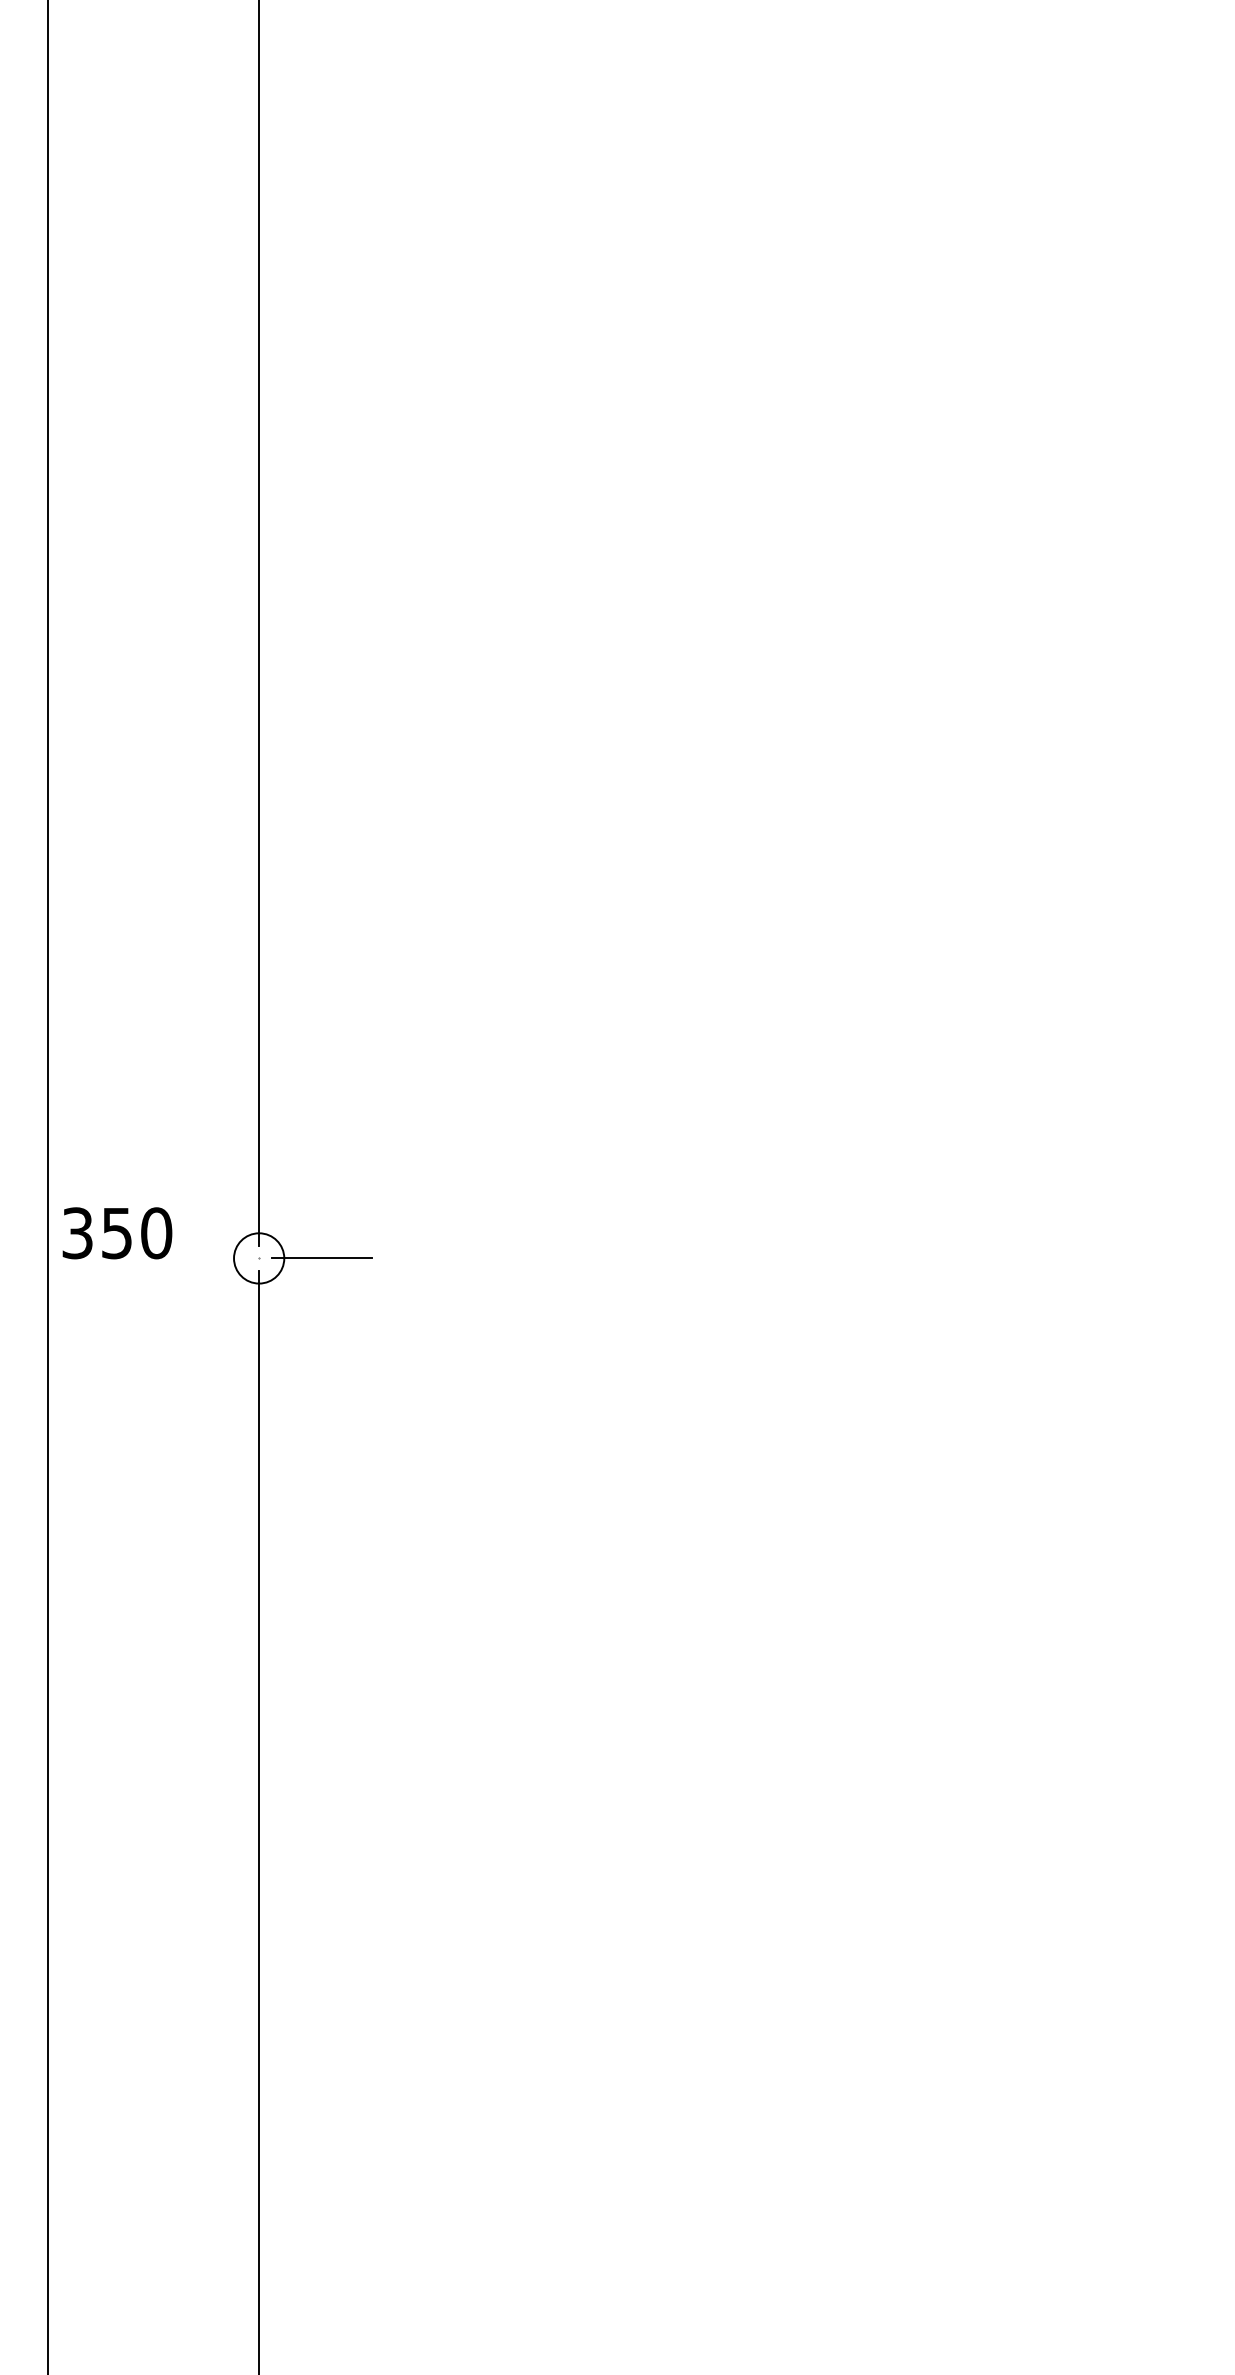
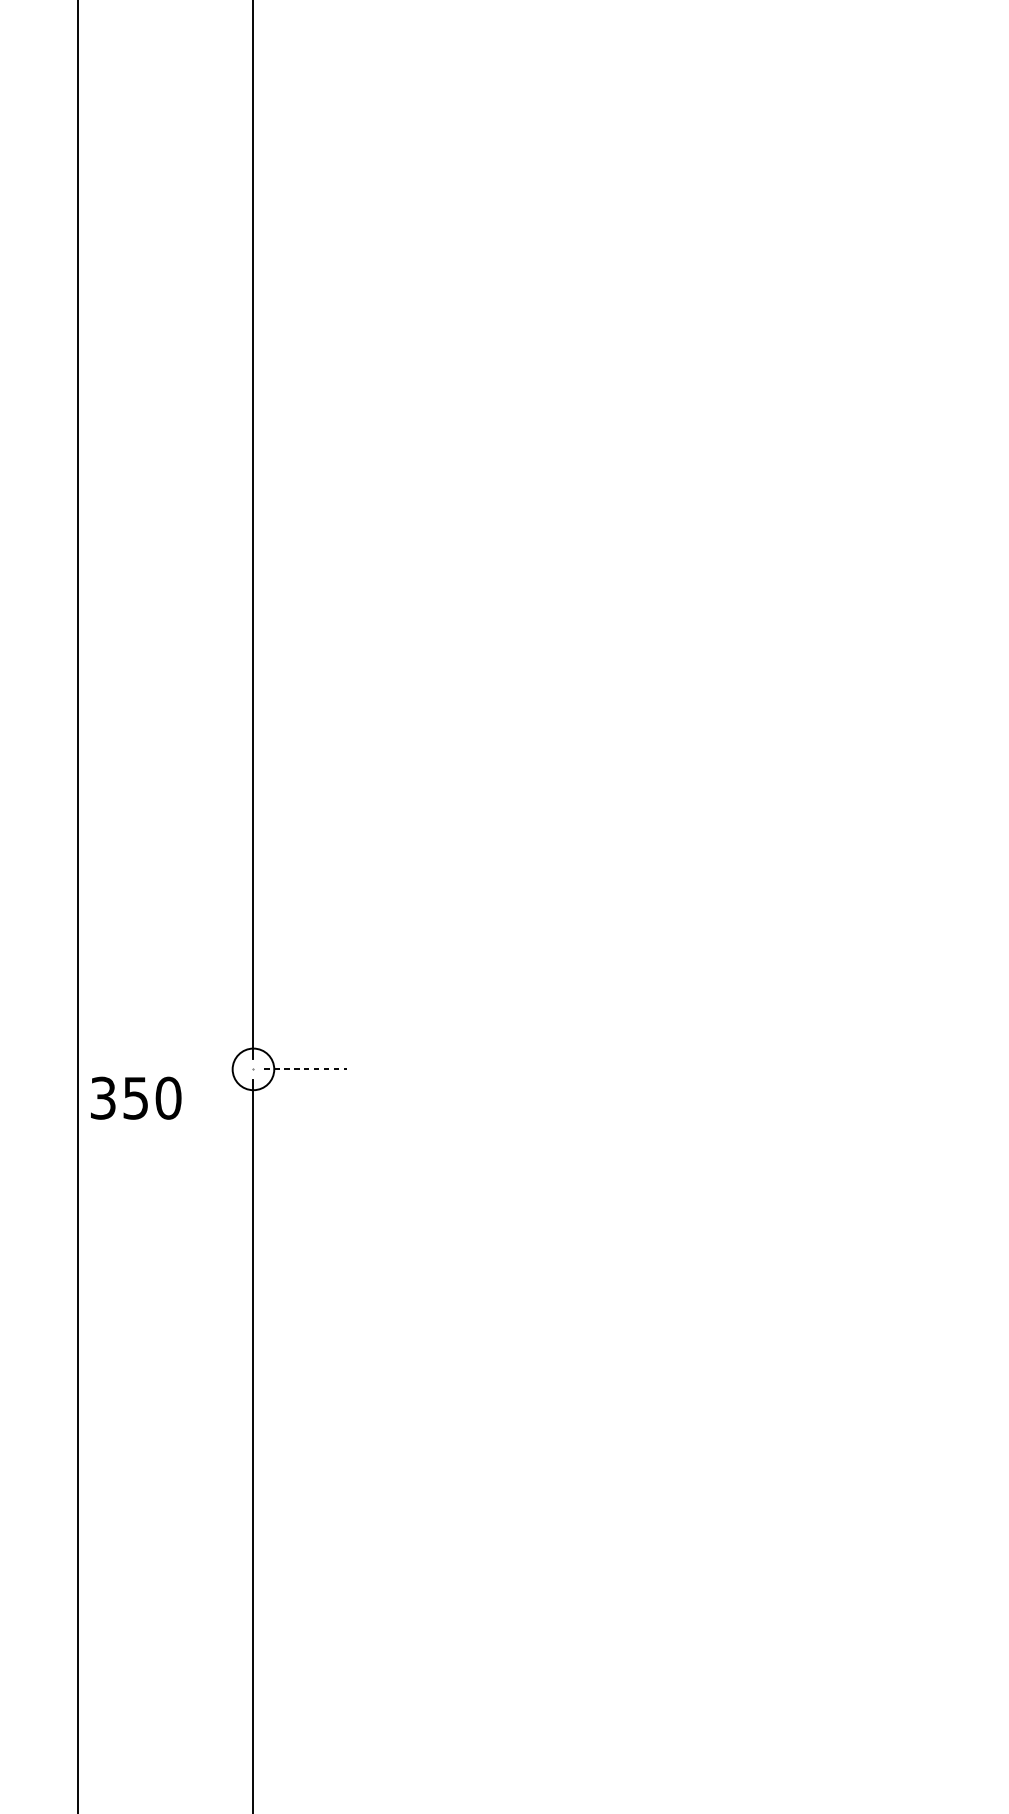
text: (117, 1233) -> (136, 1098), moved
line: (322, 1258) -> (305, 1069), solid -> dashed

